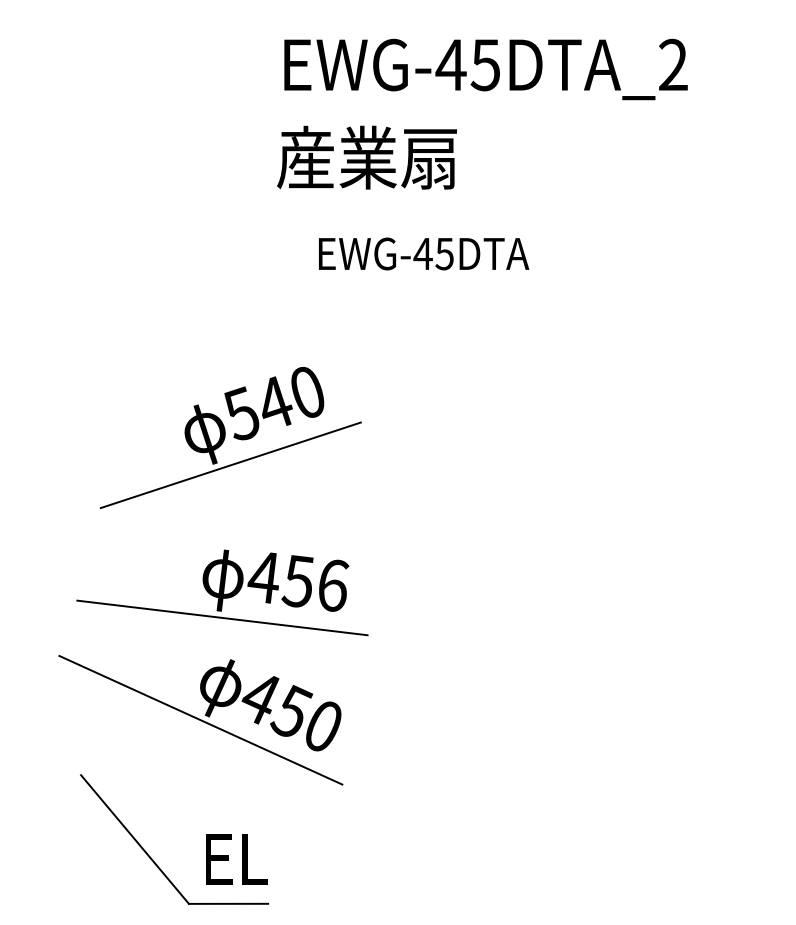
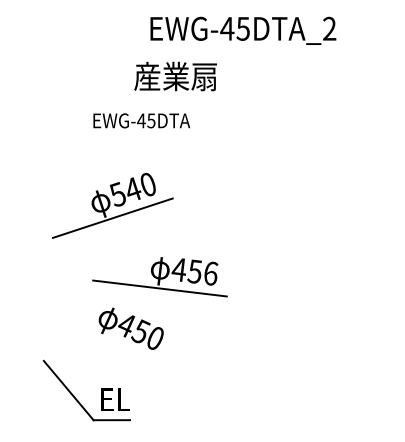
text: (486, 68) -> (243, 30), moved
text: (423, 253) -> (141, 120), moved
part: (221, 594) -> (159, 277), moved
line: (199, 719) -> (98, 335), removed

